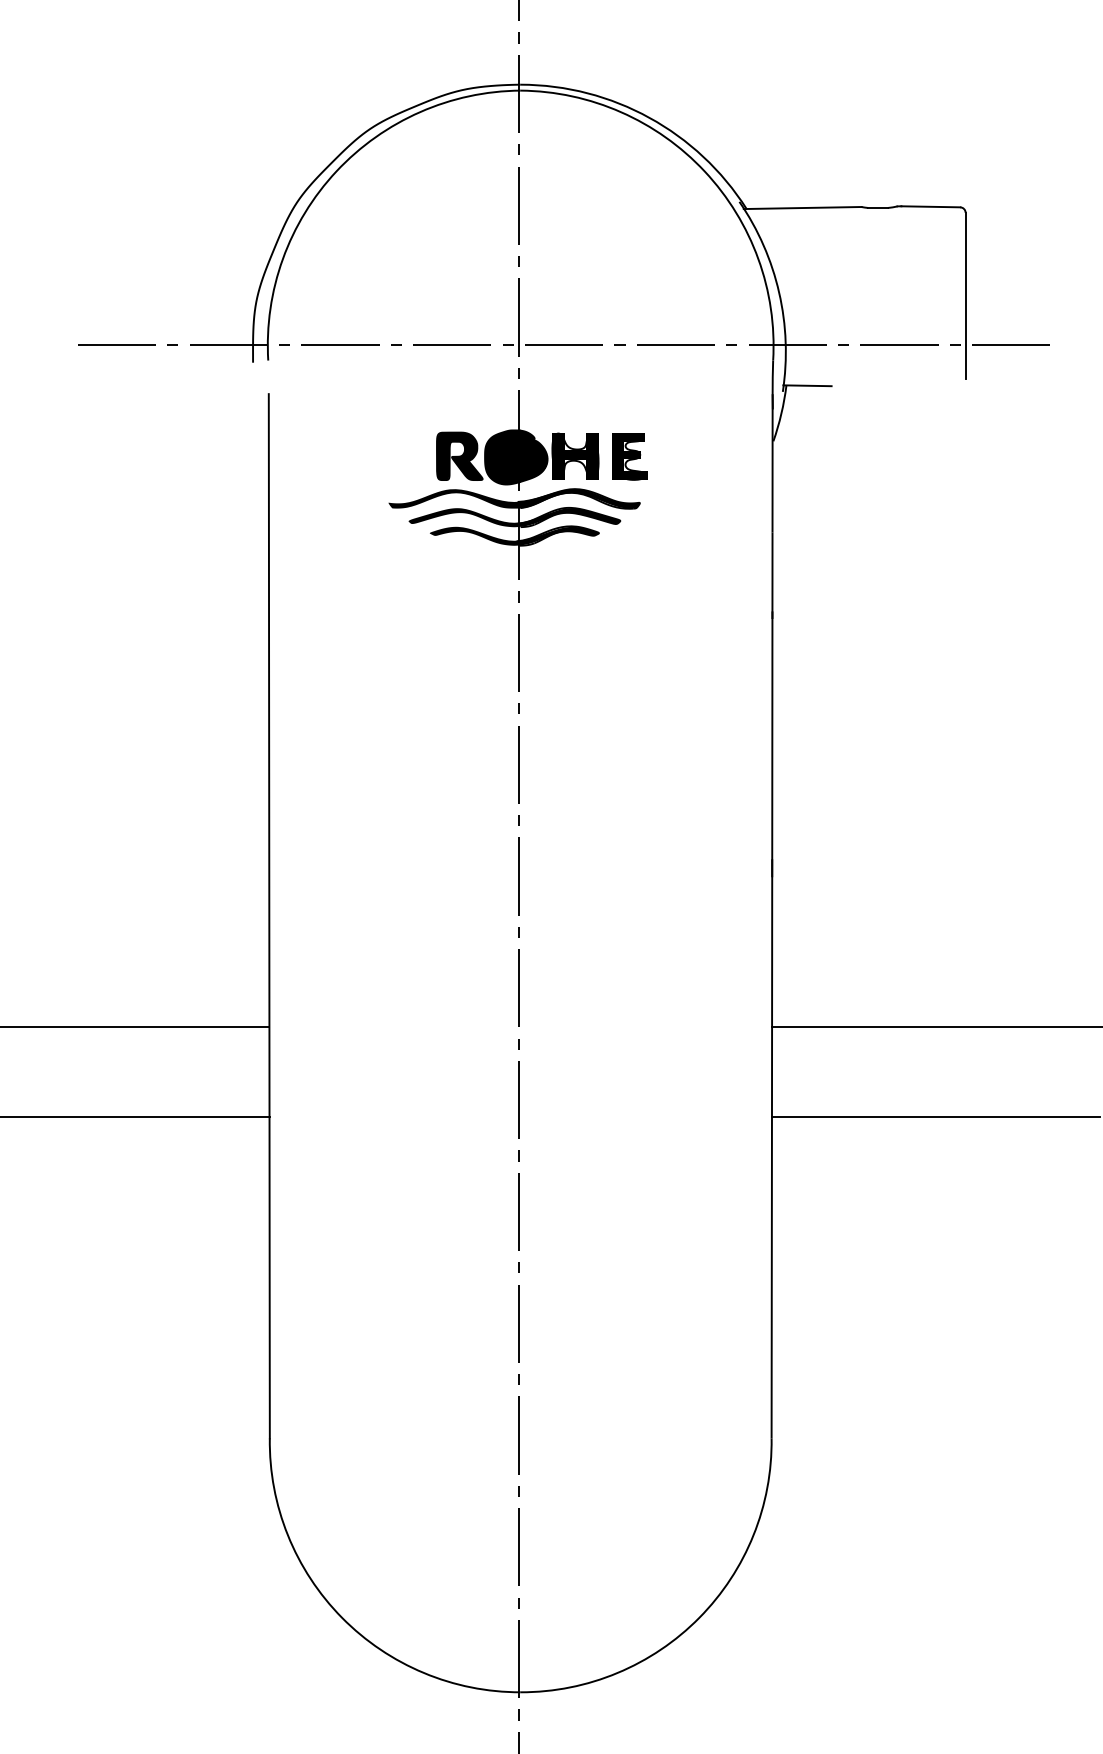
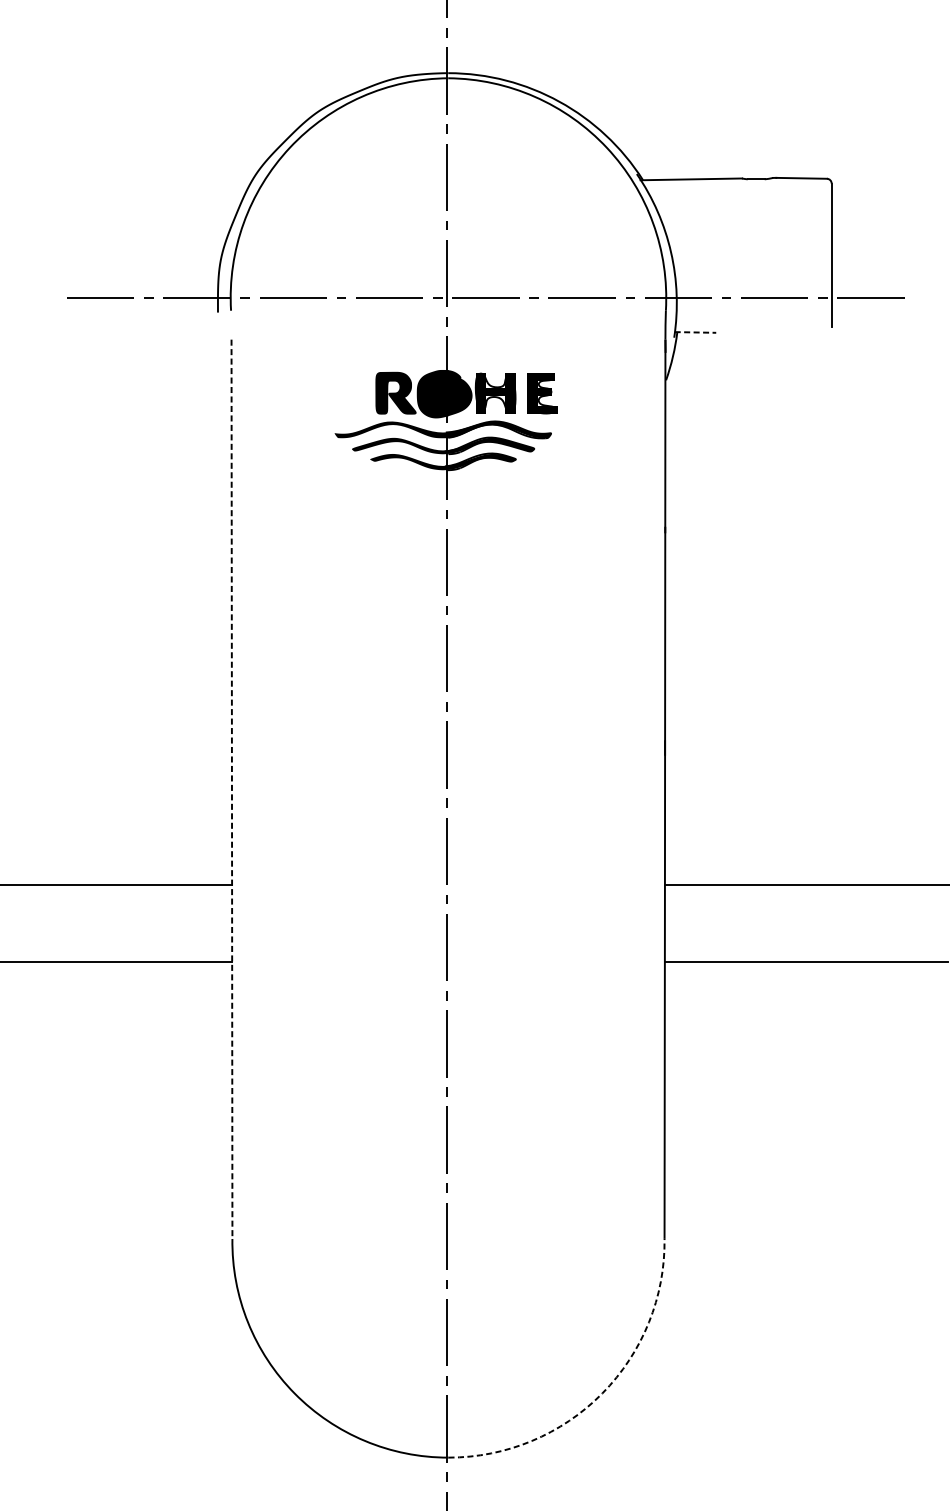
line: (807, 385) -> (695, 332), solid -> dashed
line: (269, 916) -> (232, 789), solid -> dashed
arc: (699, 1617) -> (602, 1393), solid -> dashed

